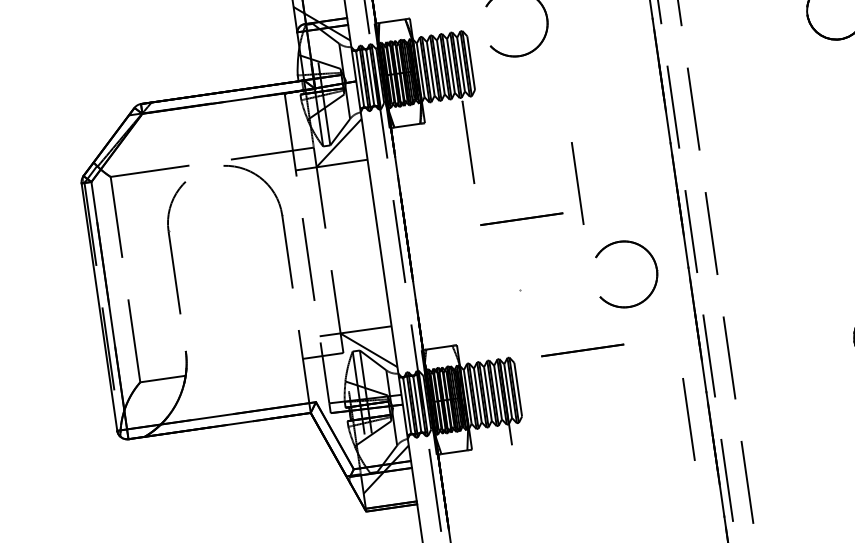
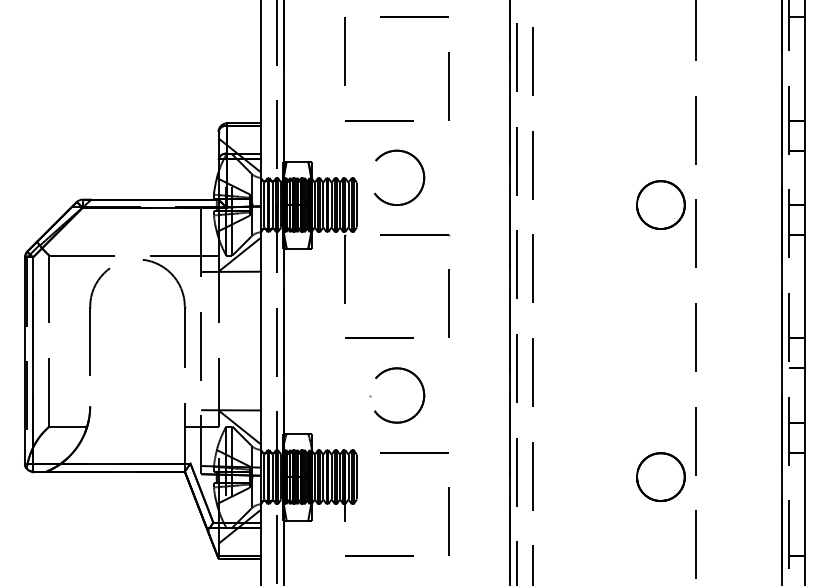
line: (546, 89) -> (415, 235), added
line: (577, 183) -> (448, 303), moved
part: (654, 264) -> (422, 390), moved
line: (688, 419) -> (448, 521), moved
line: (558, 479) -> (379, 555), added

